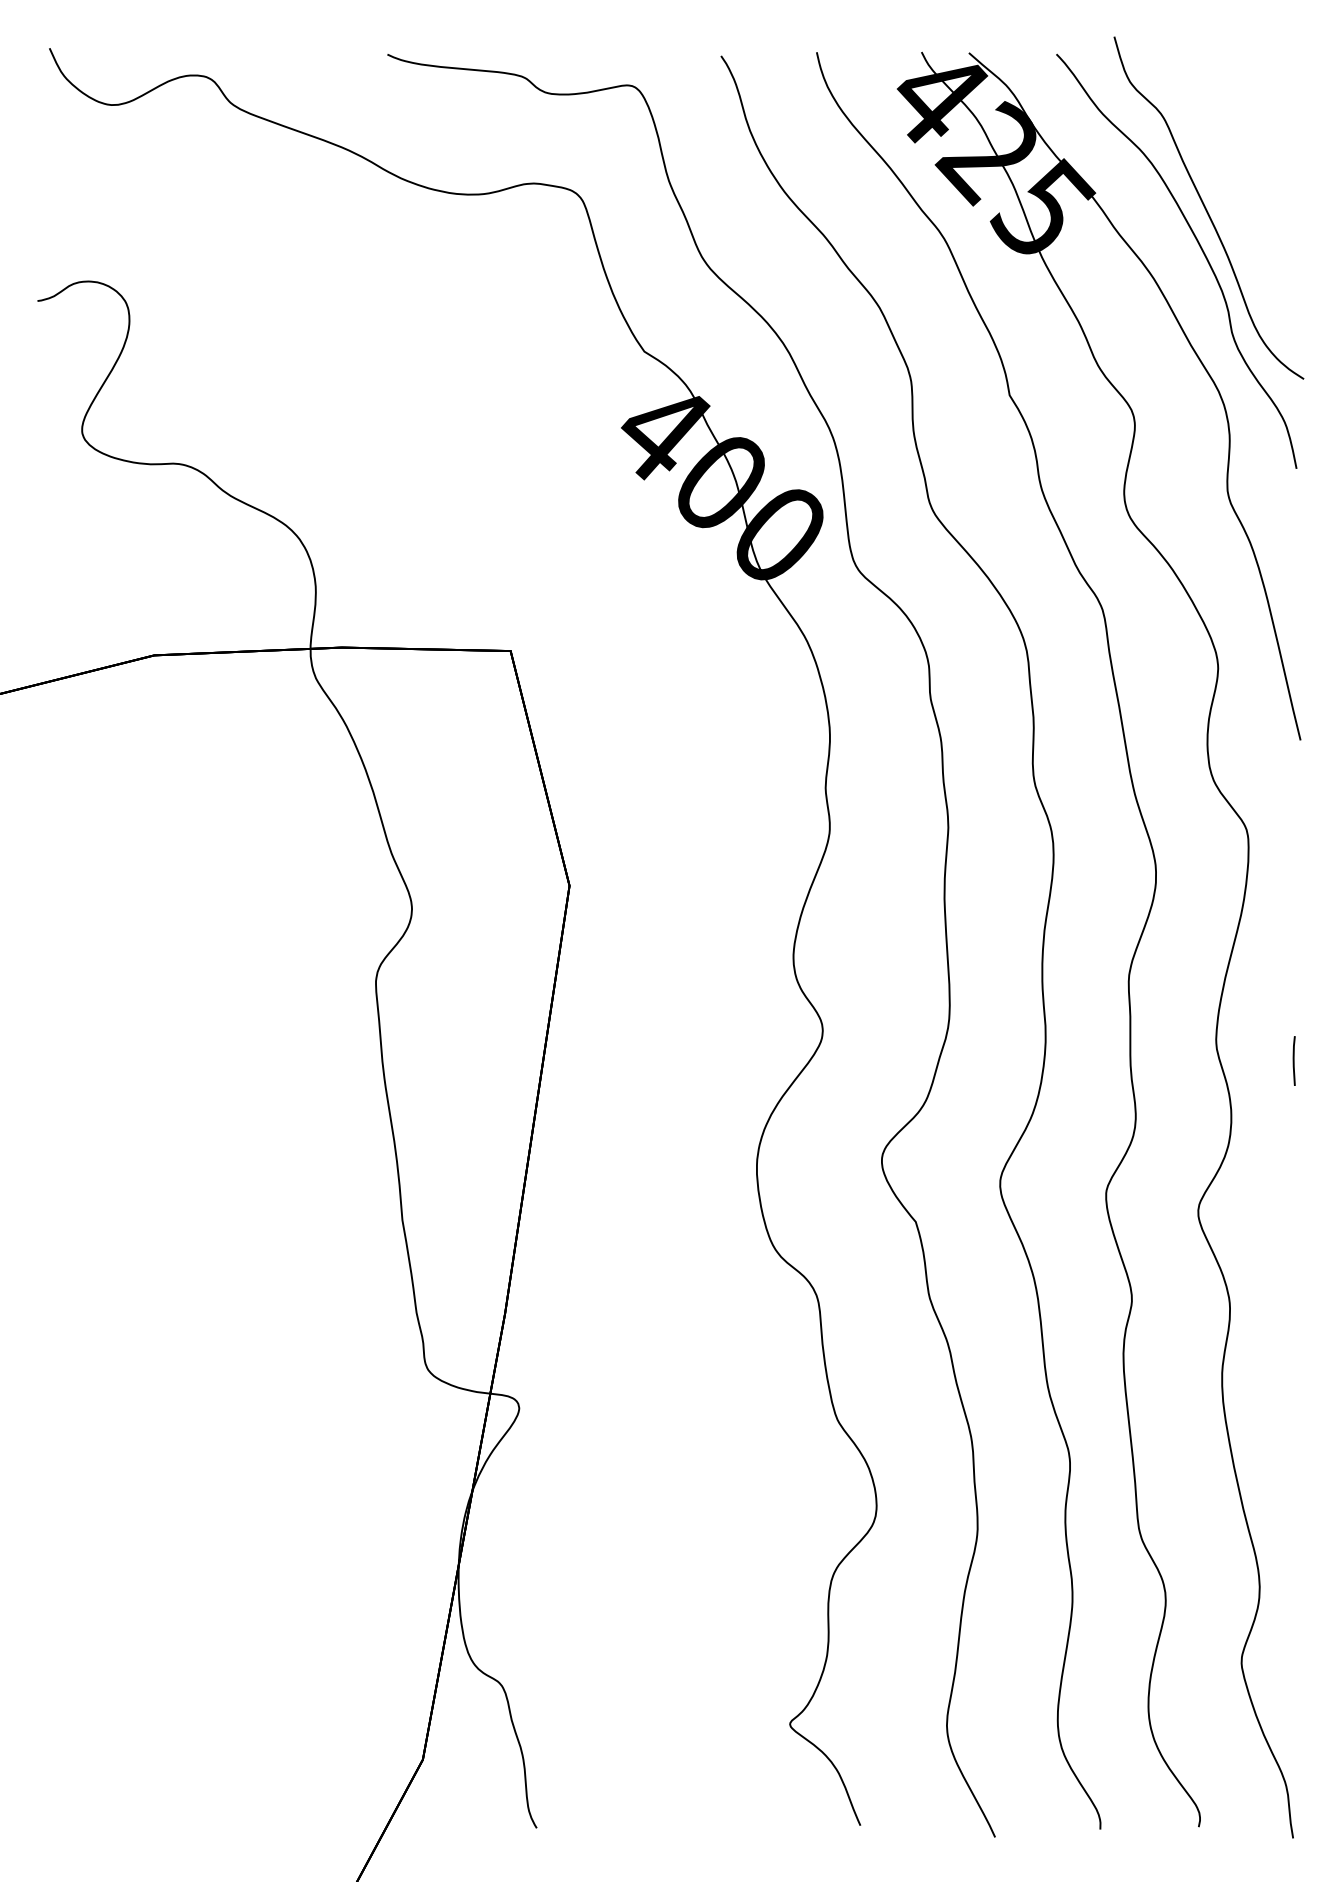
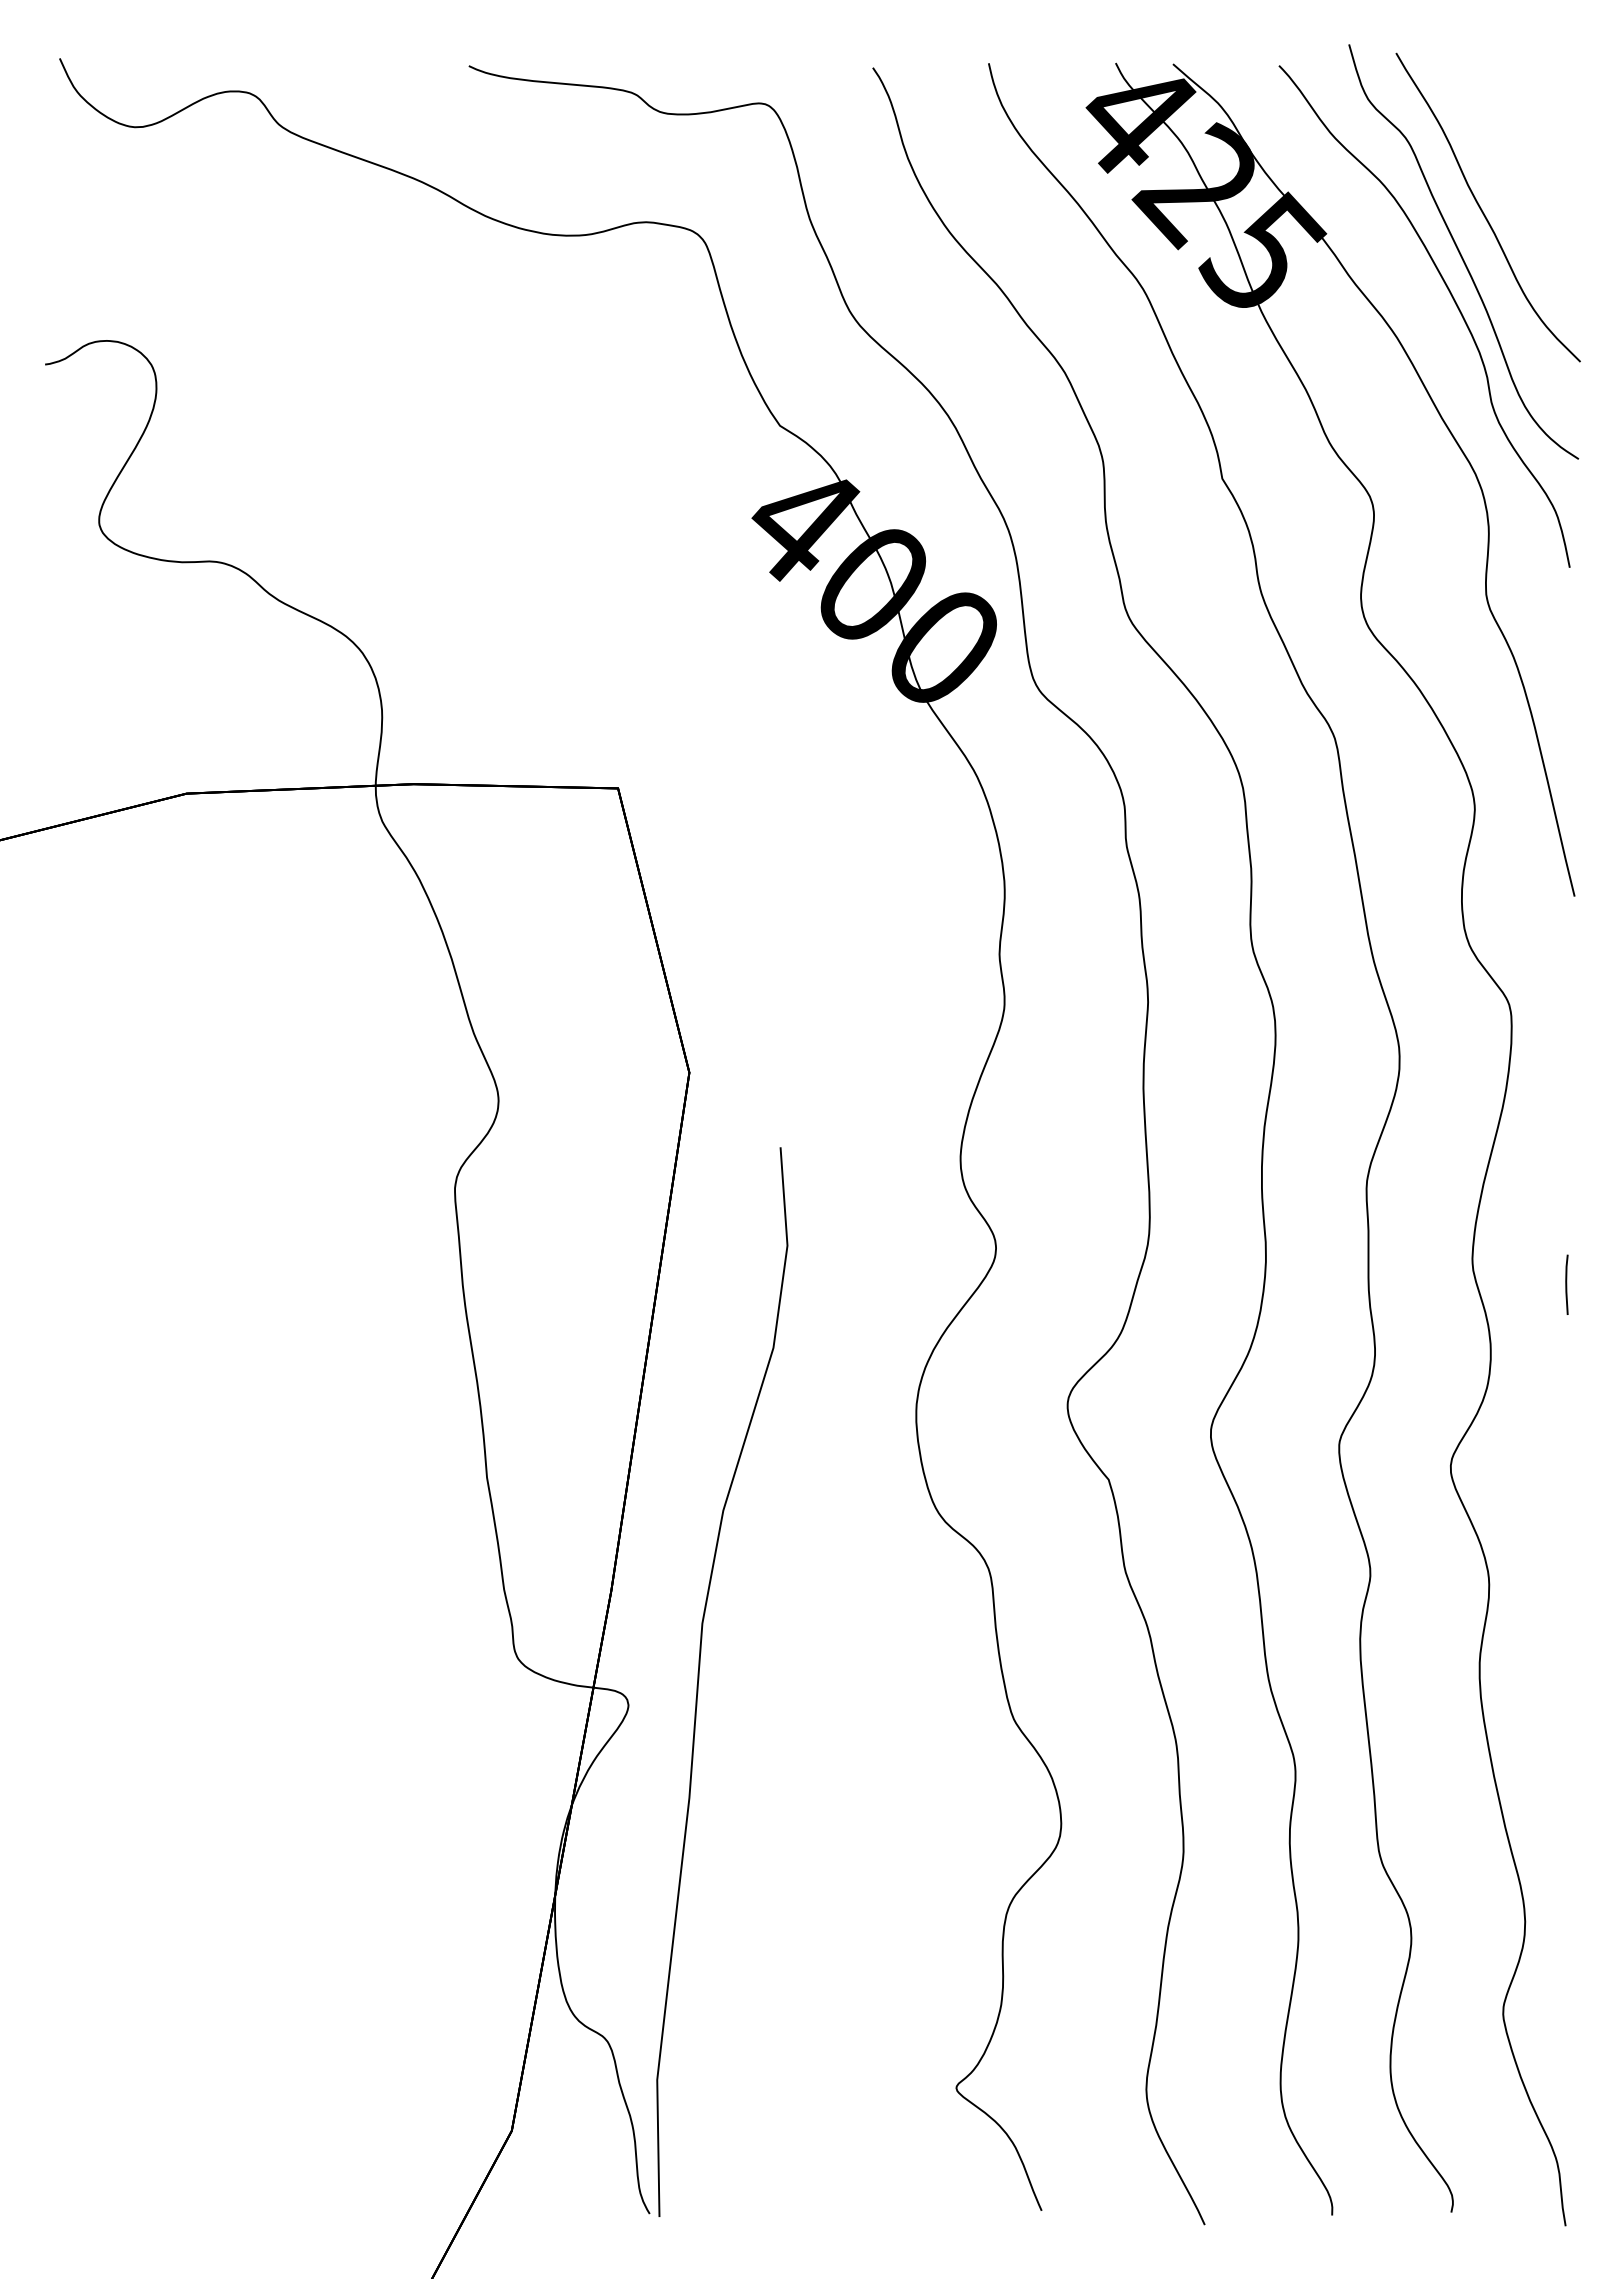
curve: (1224, 173) -> (1482, 209), added
curve: (577, 1387) -> (699, 1680), added

